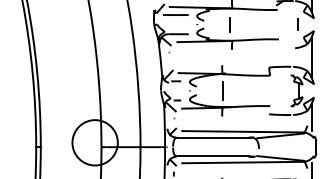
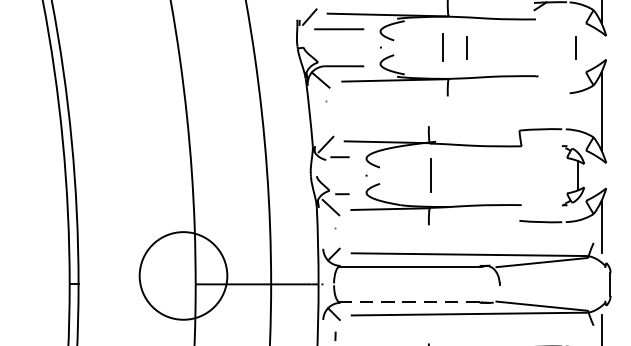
line: (241, 24) -> (466, 47), added
line: (212, 156) -> (410, 302), solid -> dashed

